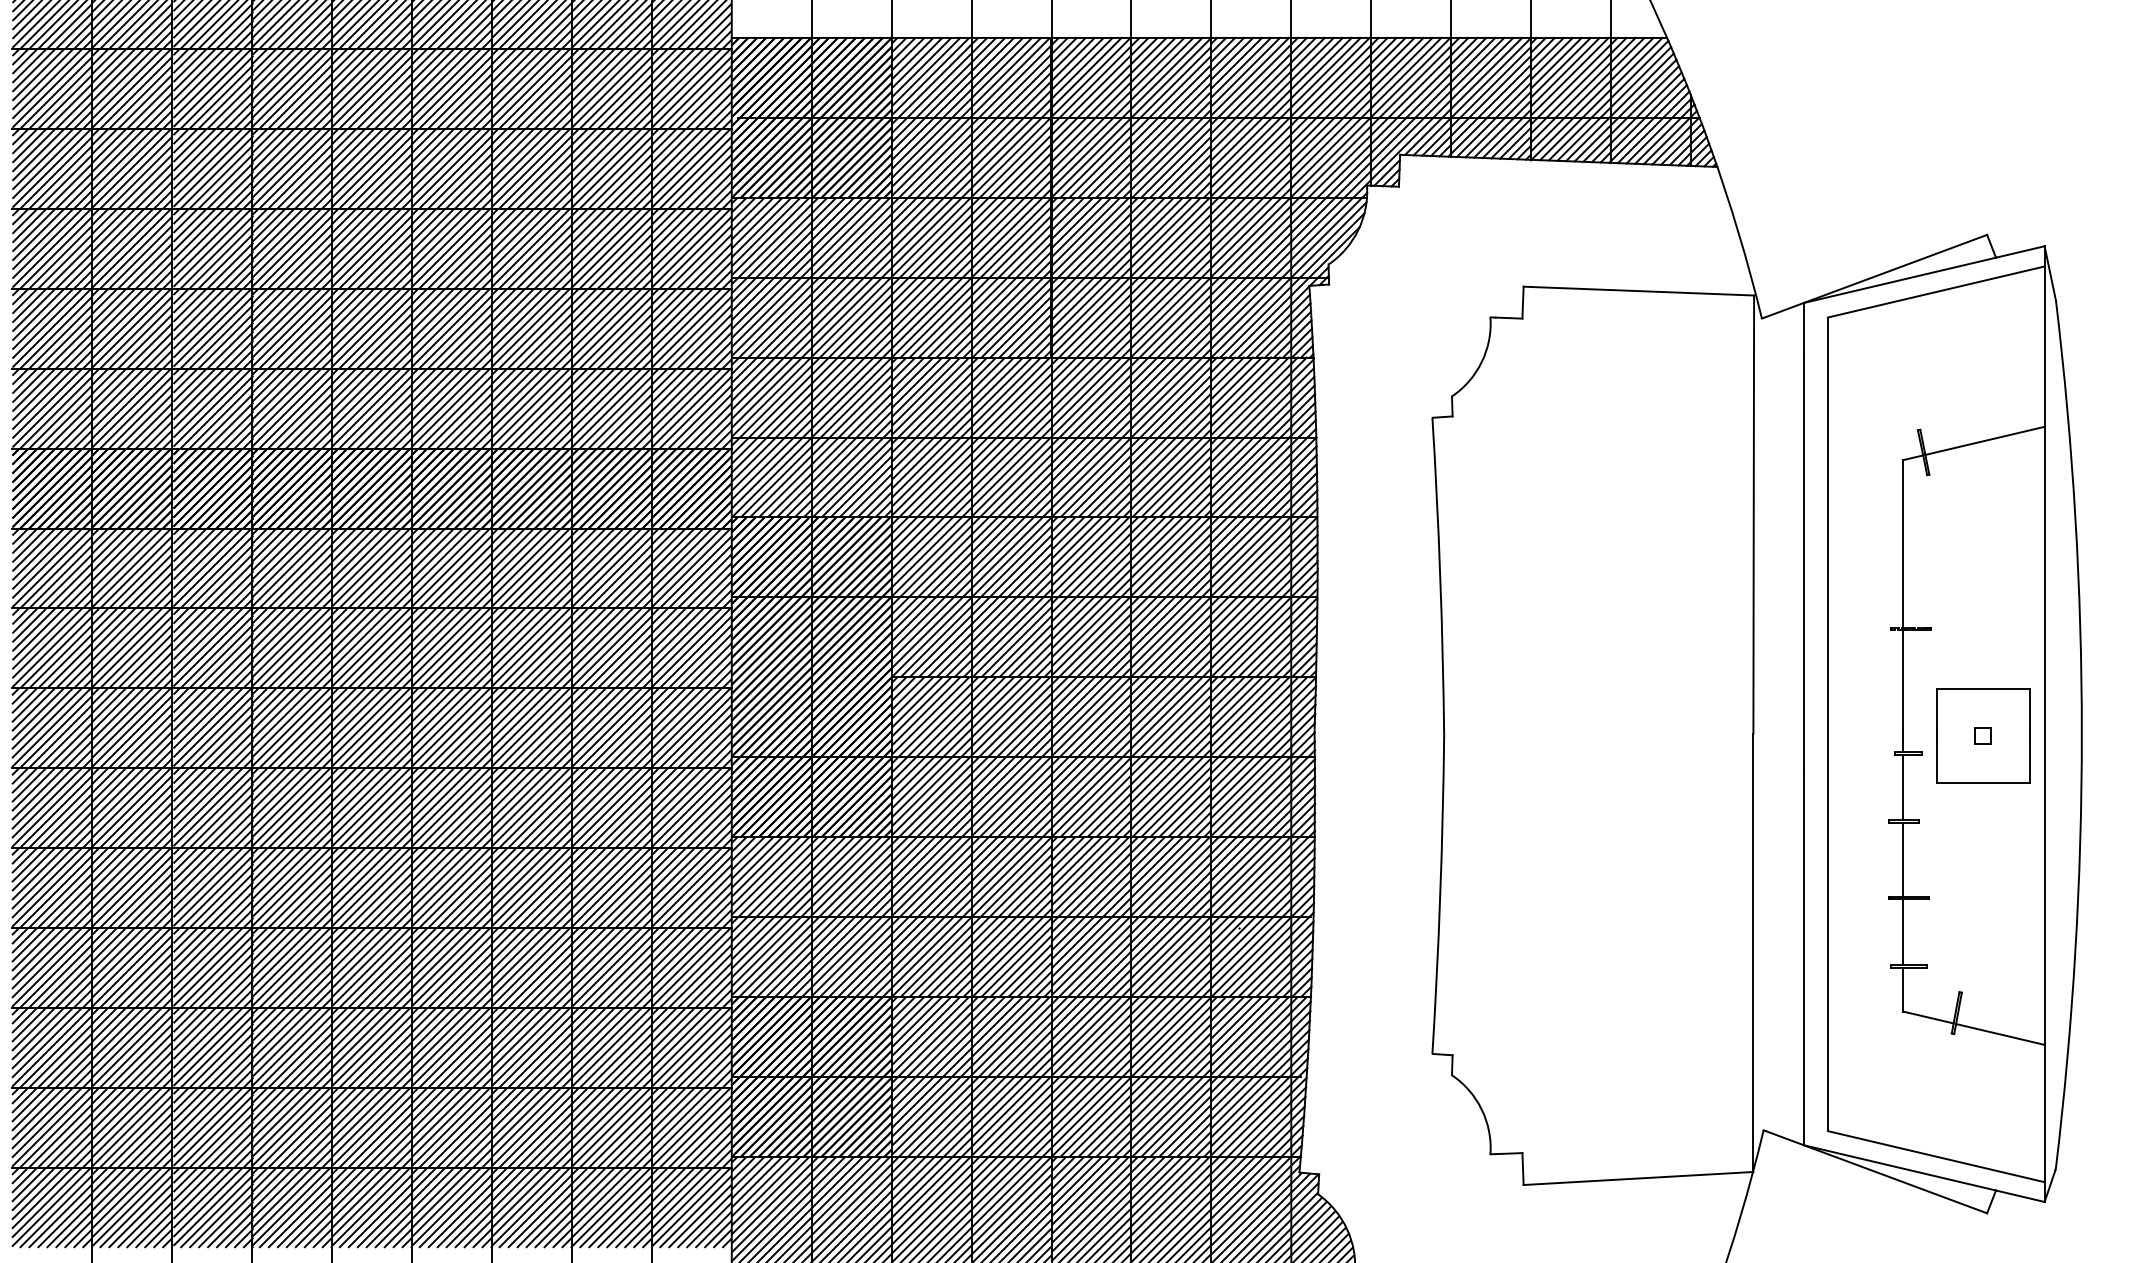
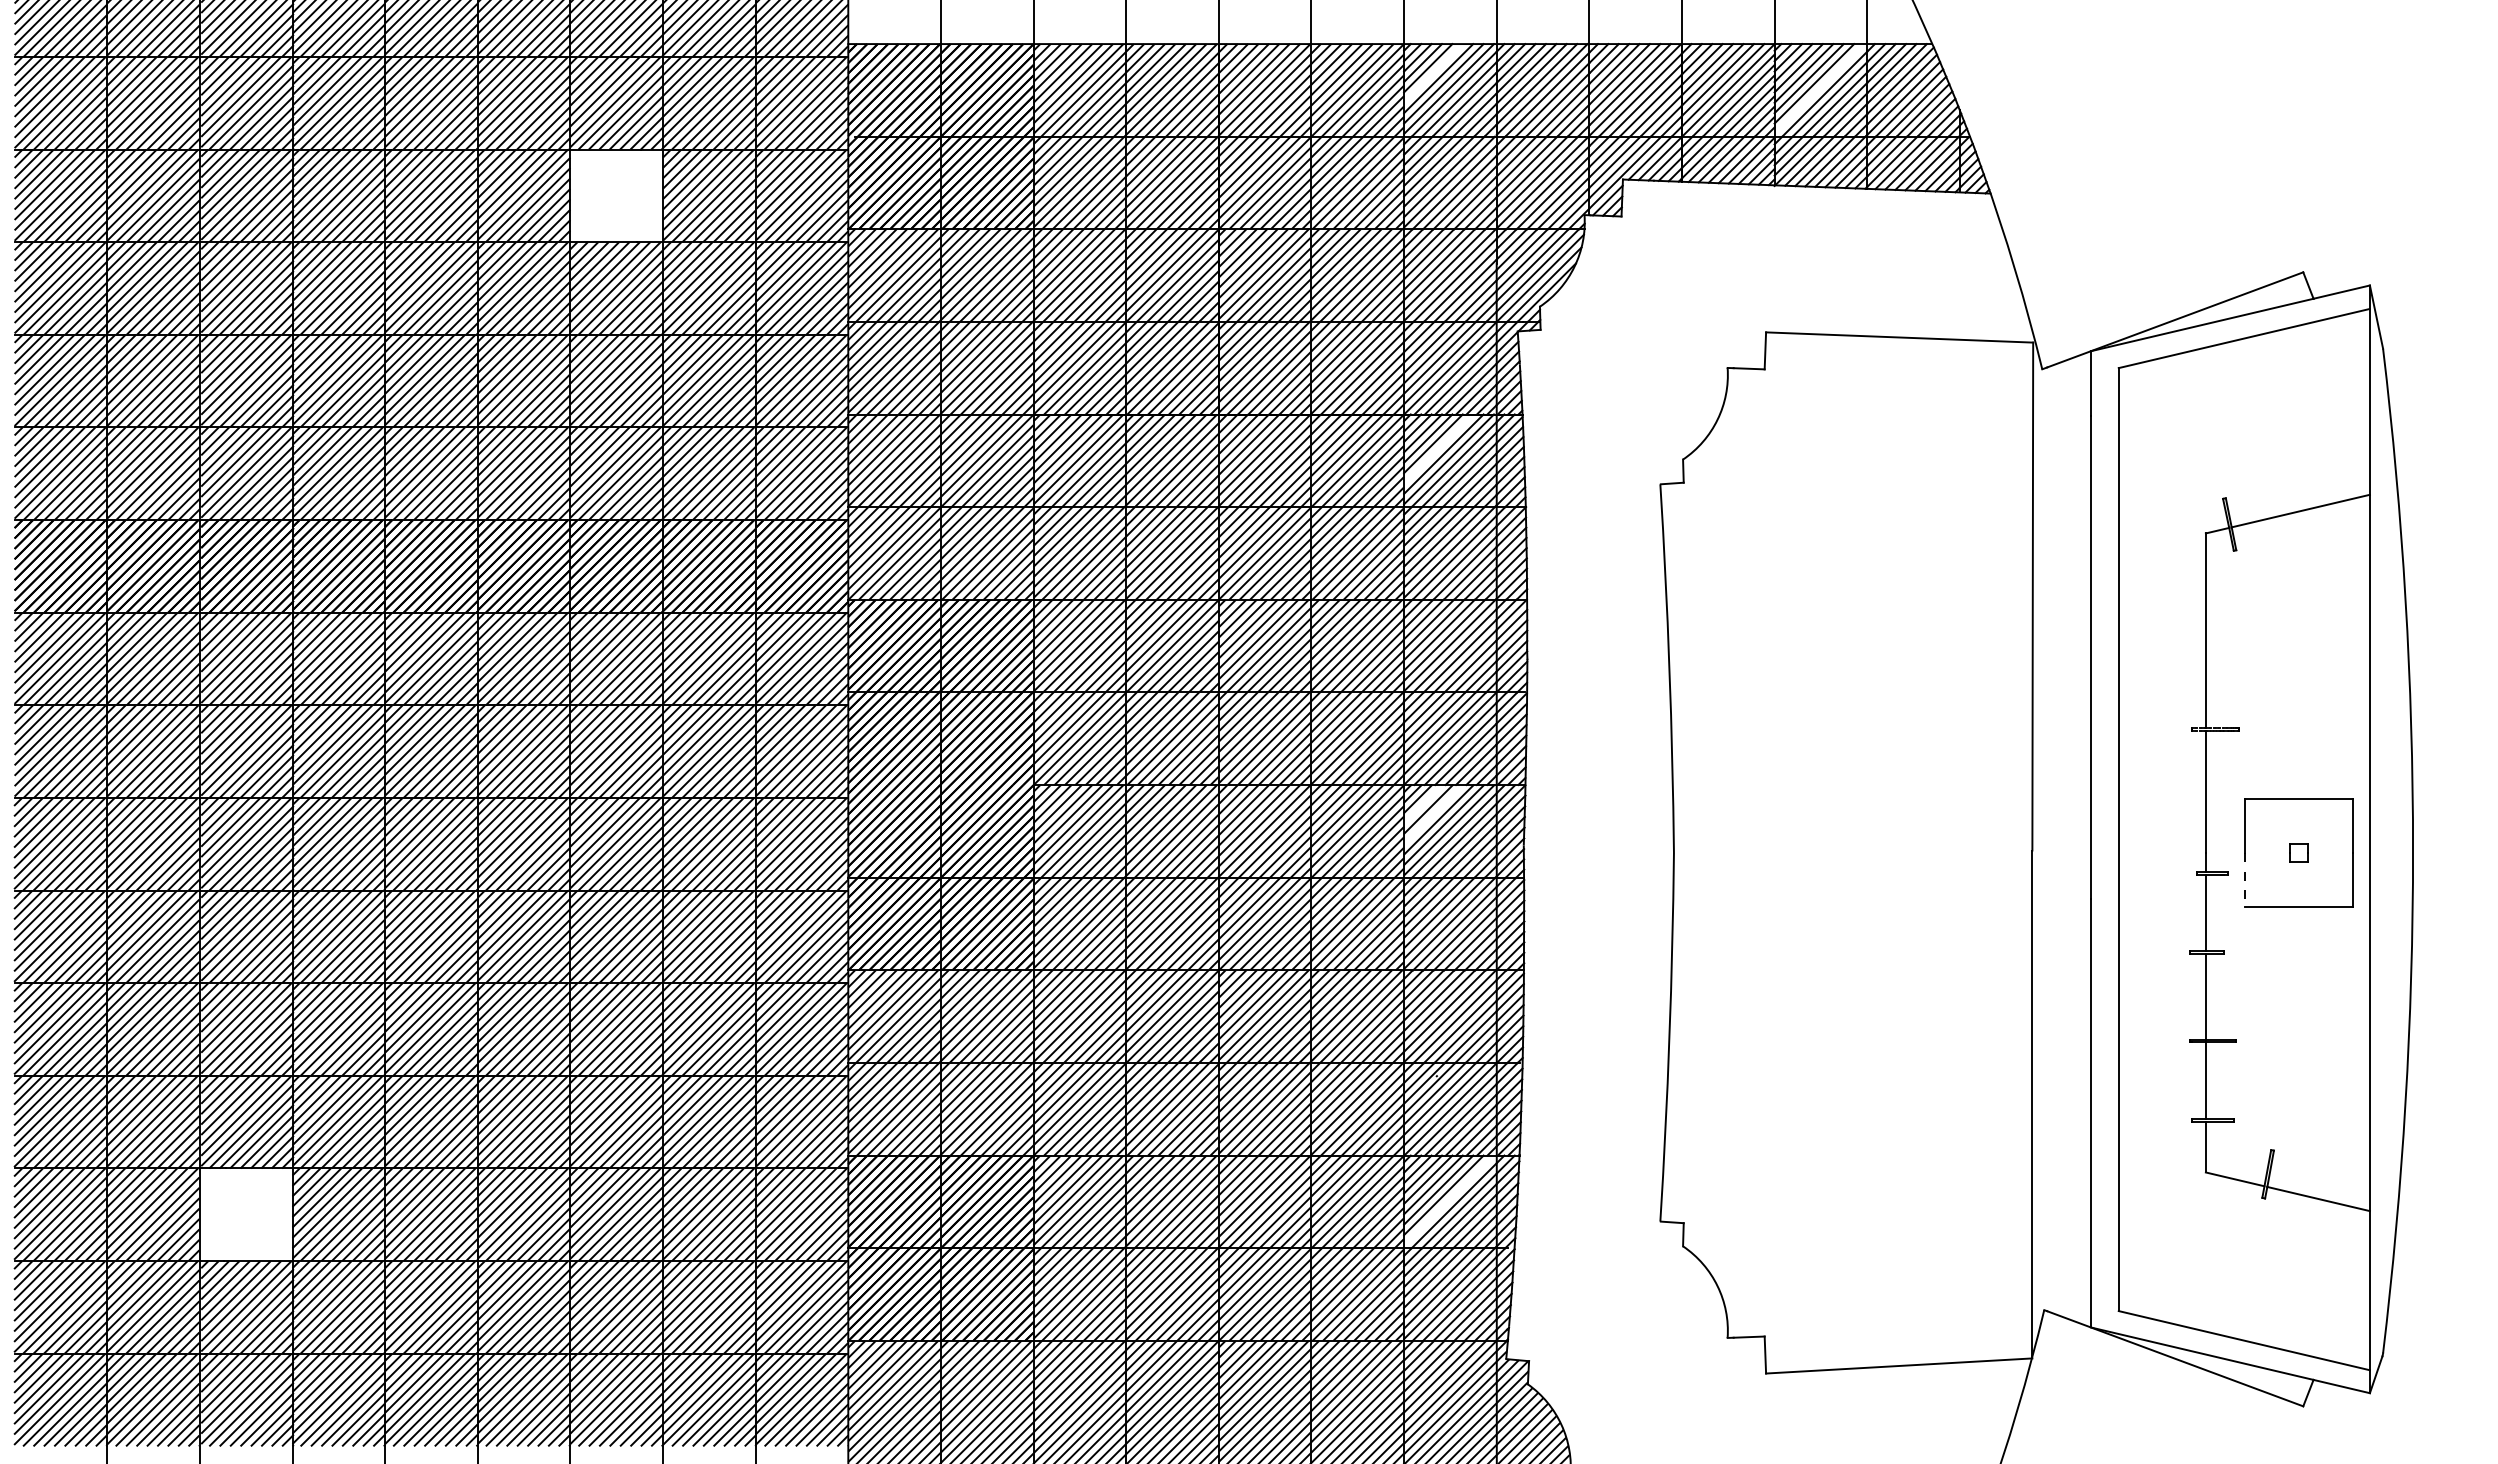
line: (1236, 63) -> (1433, 73), removed
line: (1569, 77) -> (1819, 89), removed
hatch: (531, 168) -> (616, 195), removed
line: (1241, 386) -> (1438, 448), removed
line: (1228, 694) -> (1423, 804), removed
line: (1236, 702) -> (1433, 814), removed
line: (1936, 759) -> (2244, 880), solid -> dashed
line: (1250, 1035) -> (1449, 1200), removed
hatch: (213, 1047) -> (247, 1214), removed

